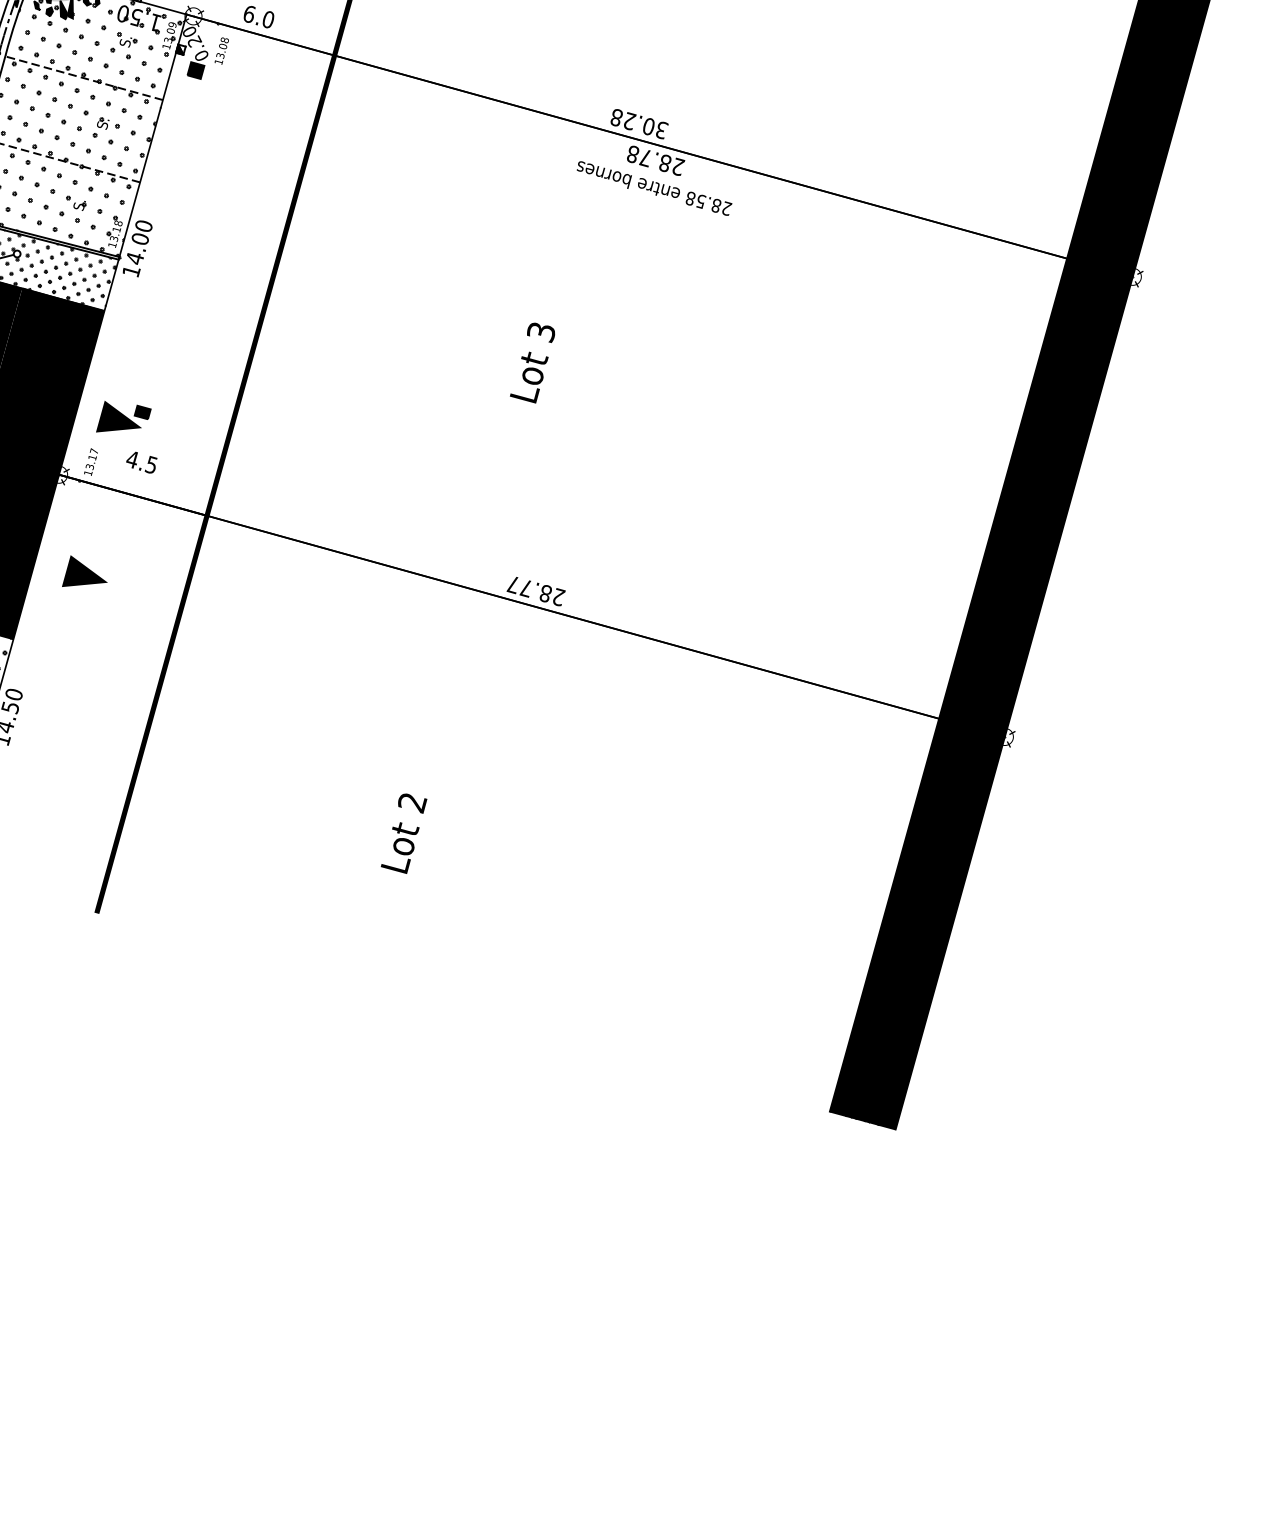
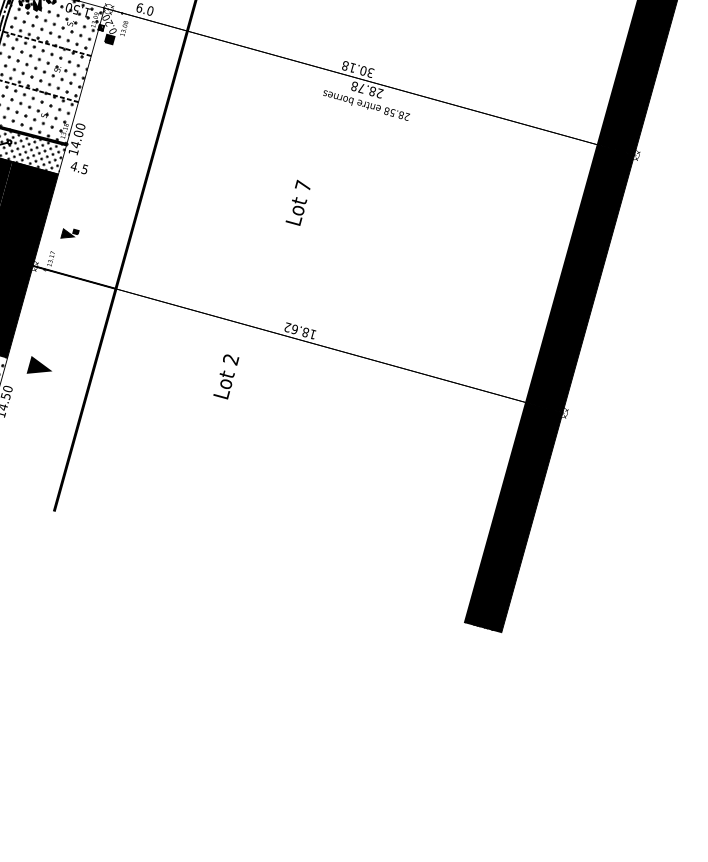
text: (629, 122) -> (352, 68), 30.28 -> 30.18
text: (540, 331) -> (302, 185), 3 -> 7
part: (124, 416) -> (69, 233), size x0.6
text: (140, 463) -> (78, 168), moved
part: (83, 570) -> (38, 364), moved
text: (534, 590) -> (299, 330), 28.77 -> 18.62
text: (404, 832) -> (226, 376), moved

